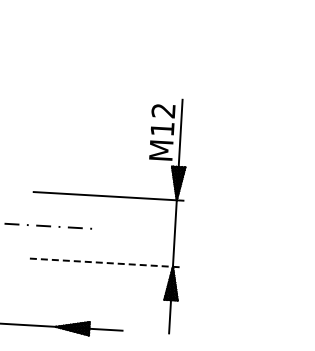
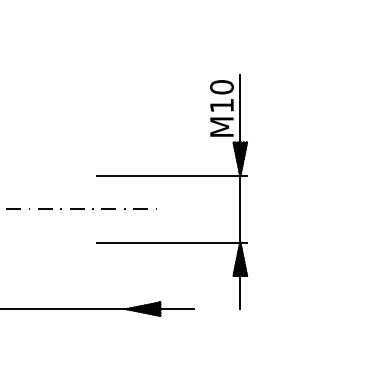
text: (163, 111) -> (221, 87), M12 -> M10
line: (104, 262) -> (171, 242), dashed -> solid

